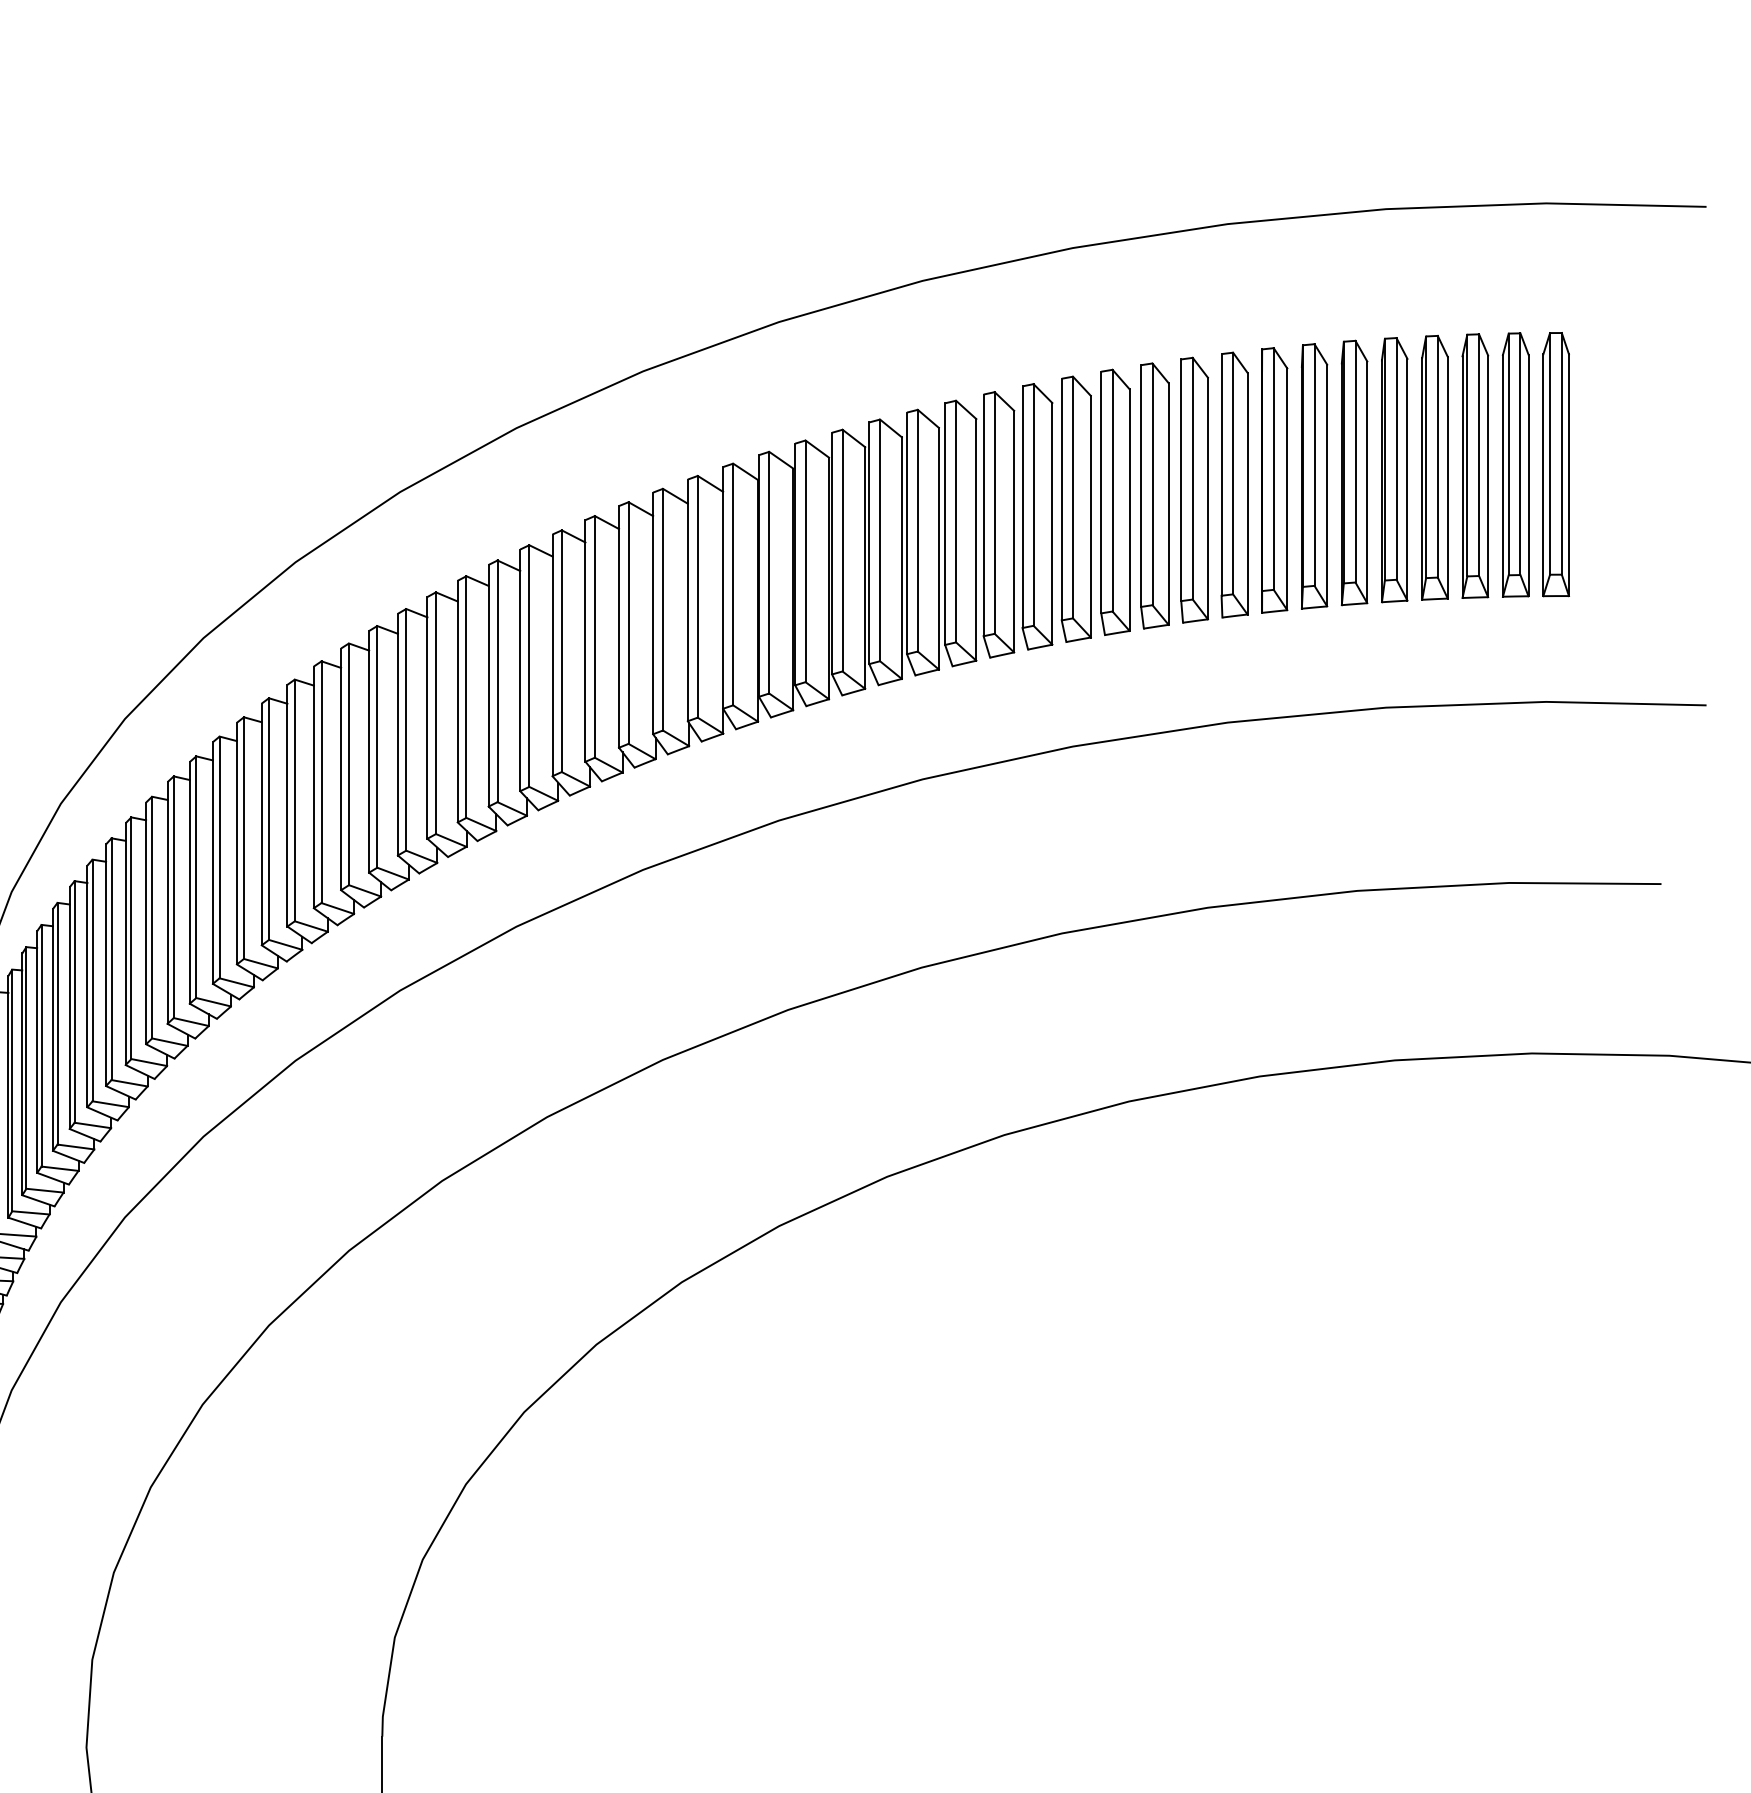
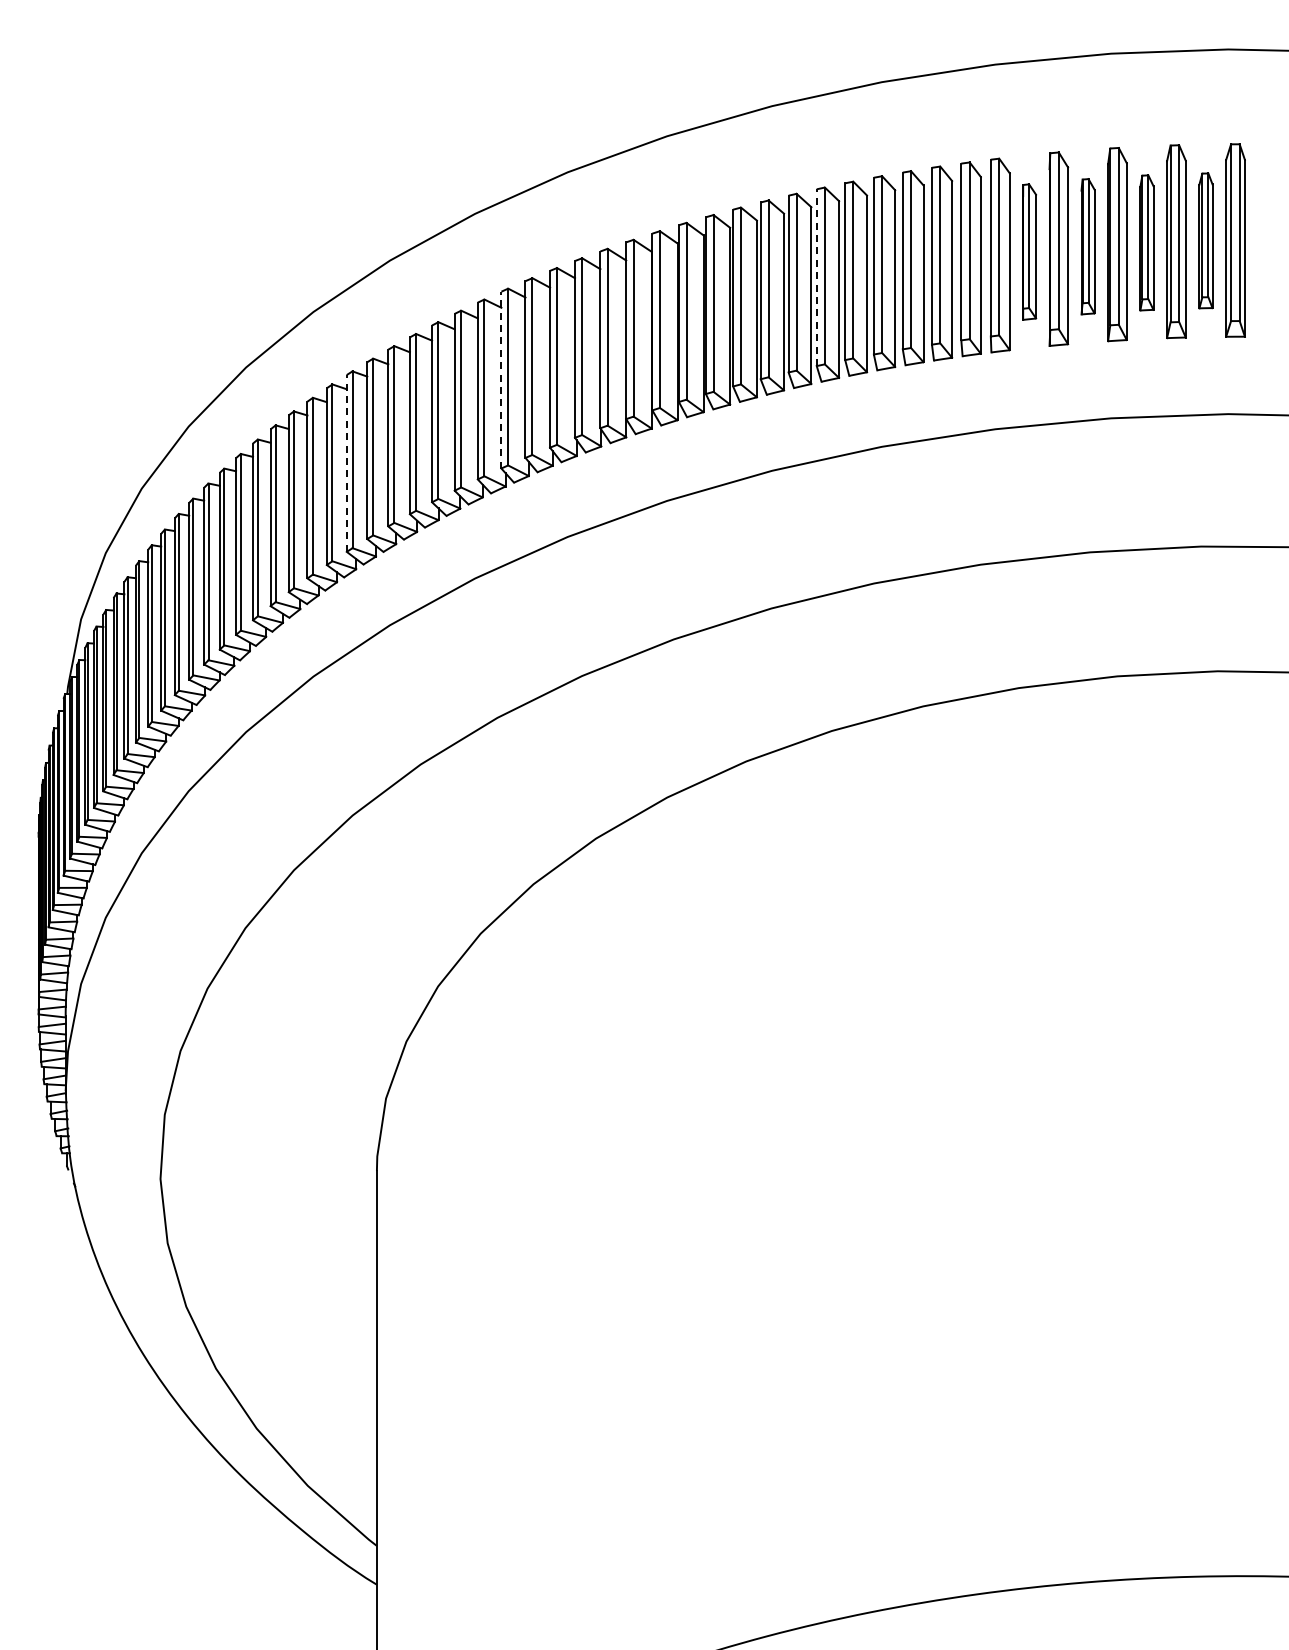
part: (1515, 464) -> (1205, 240), size x0.7
part: (1434, 467) -> (1146, 242), size x0.7
part: (1353, 472) -> (1087, 246), size x0.7
part: (1274, 479) -> (1029, 251), size x0.7
line: (983, 515) -> (816, 277), solid -> dashed
line: (552, 654) -> (501, 379), solid -> dashed
line: (340, 768) -> (346, 462), solid -> dashed

